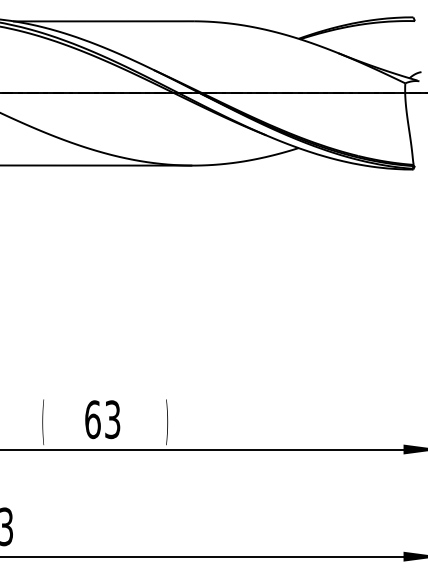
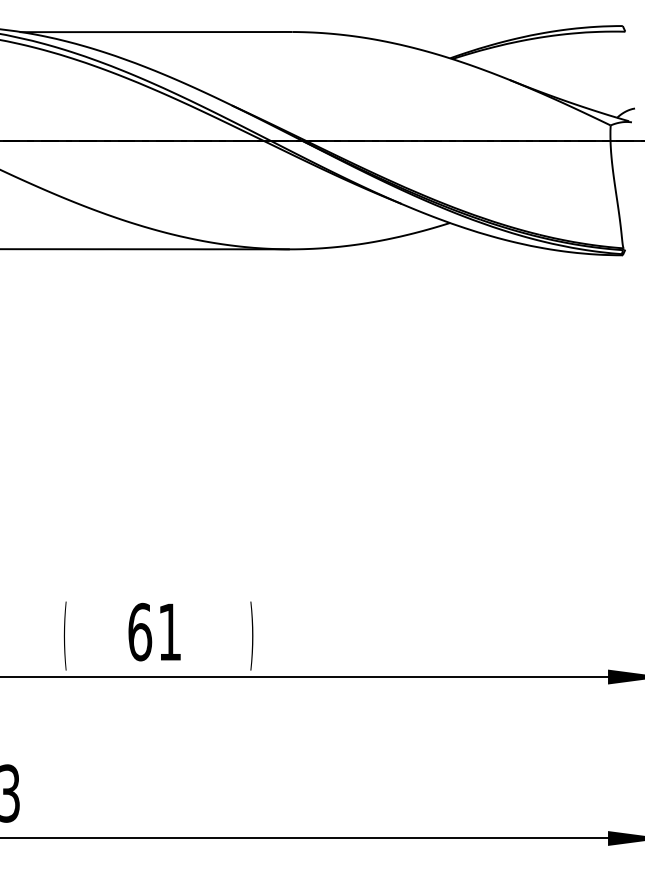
text: (112, 419) -> (169, 631), 63 -> 61

